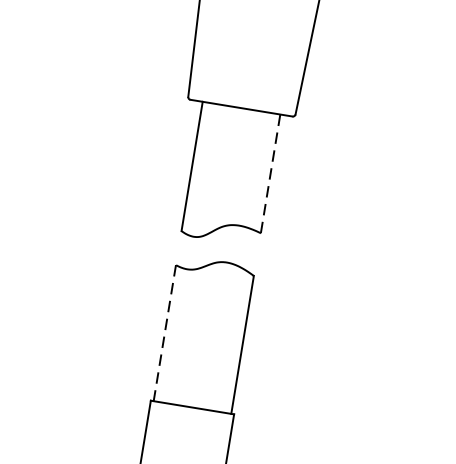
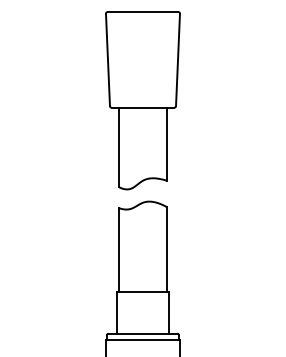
line: (269, 174) -> (166, 144), dashed -> solid
line: (165, 334) -> (119, 250), dashed -> solid

